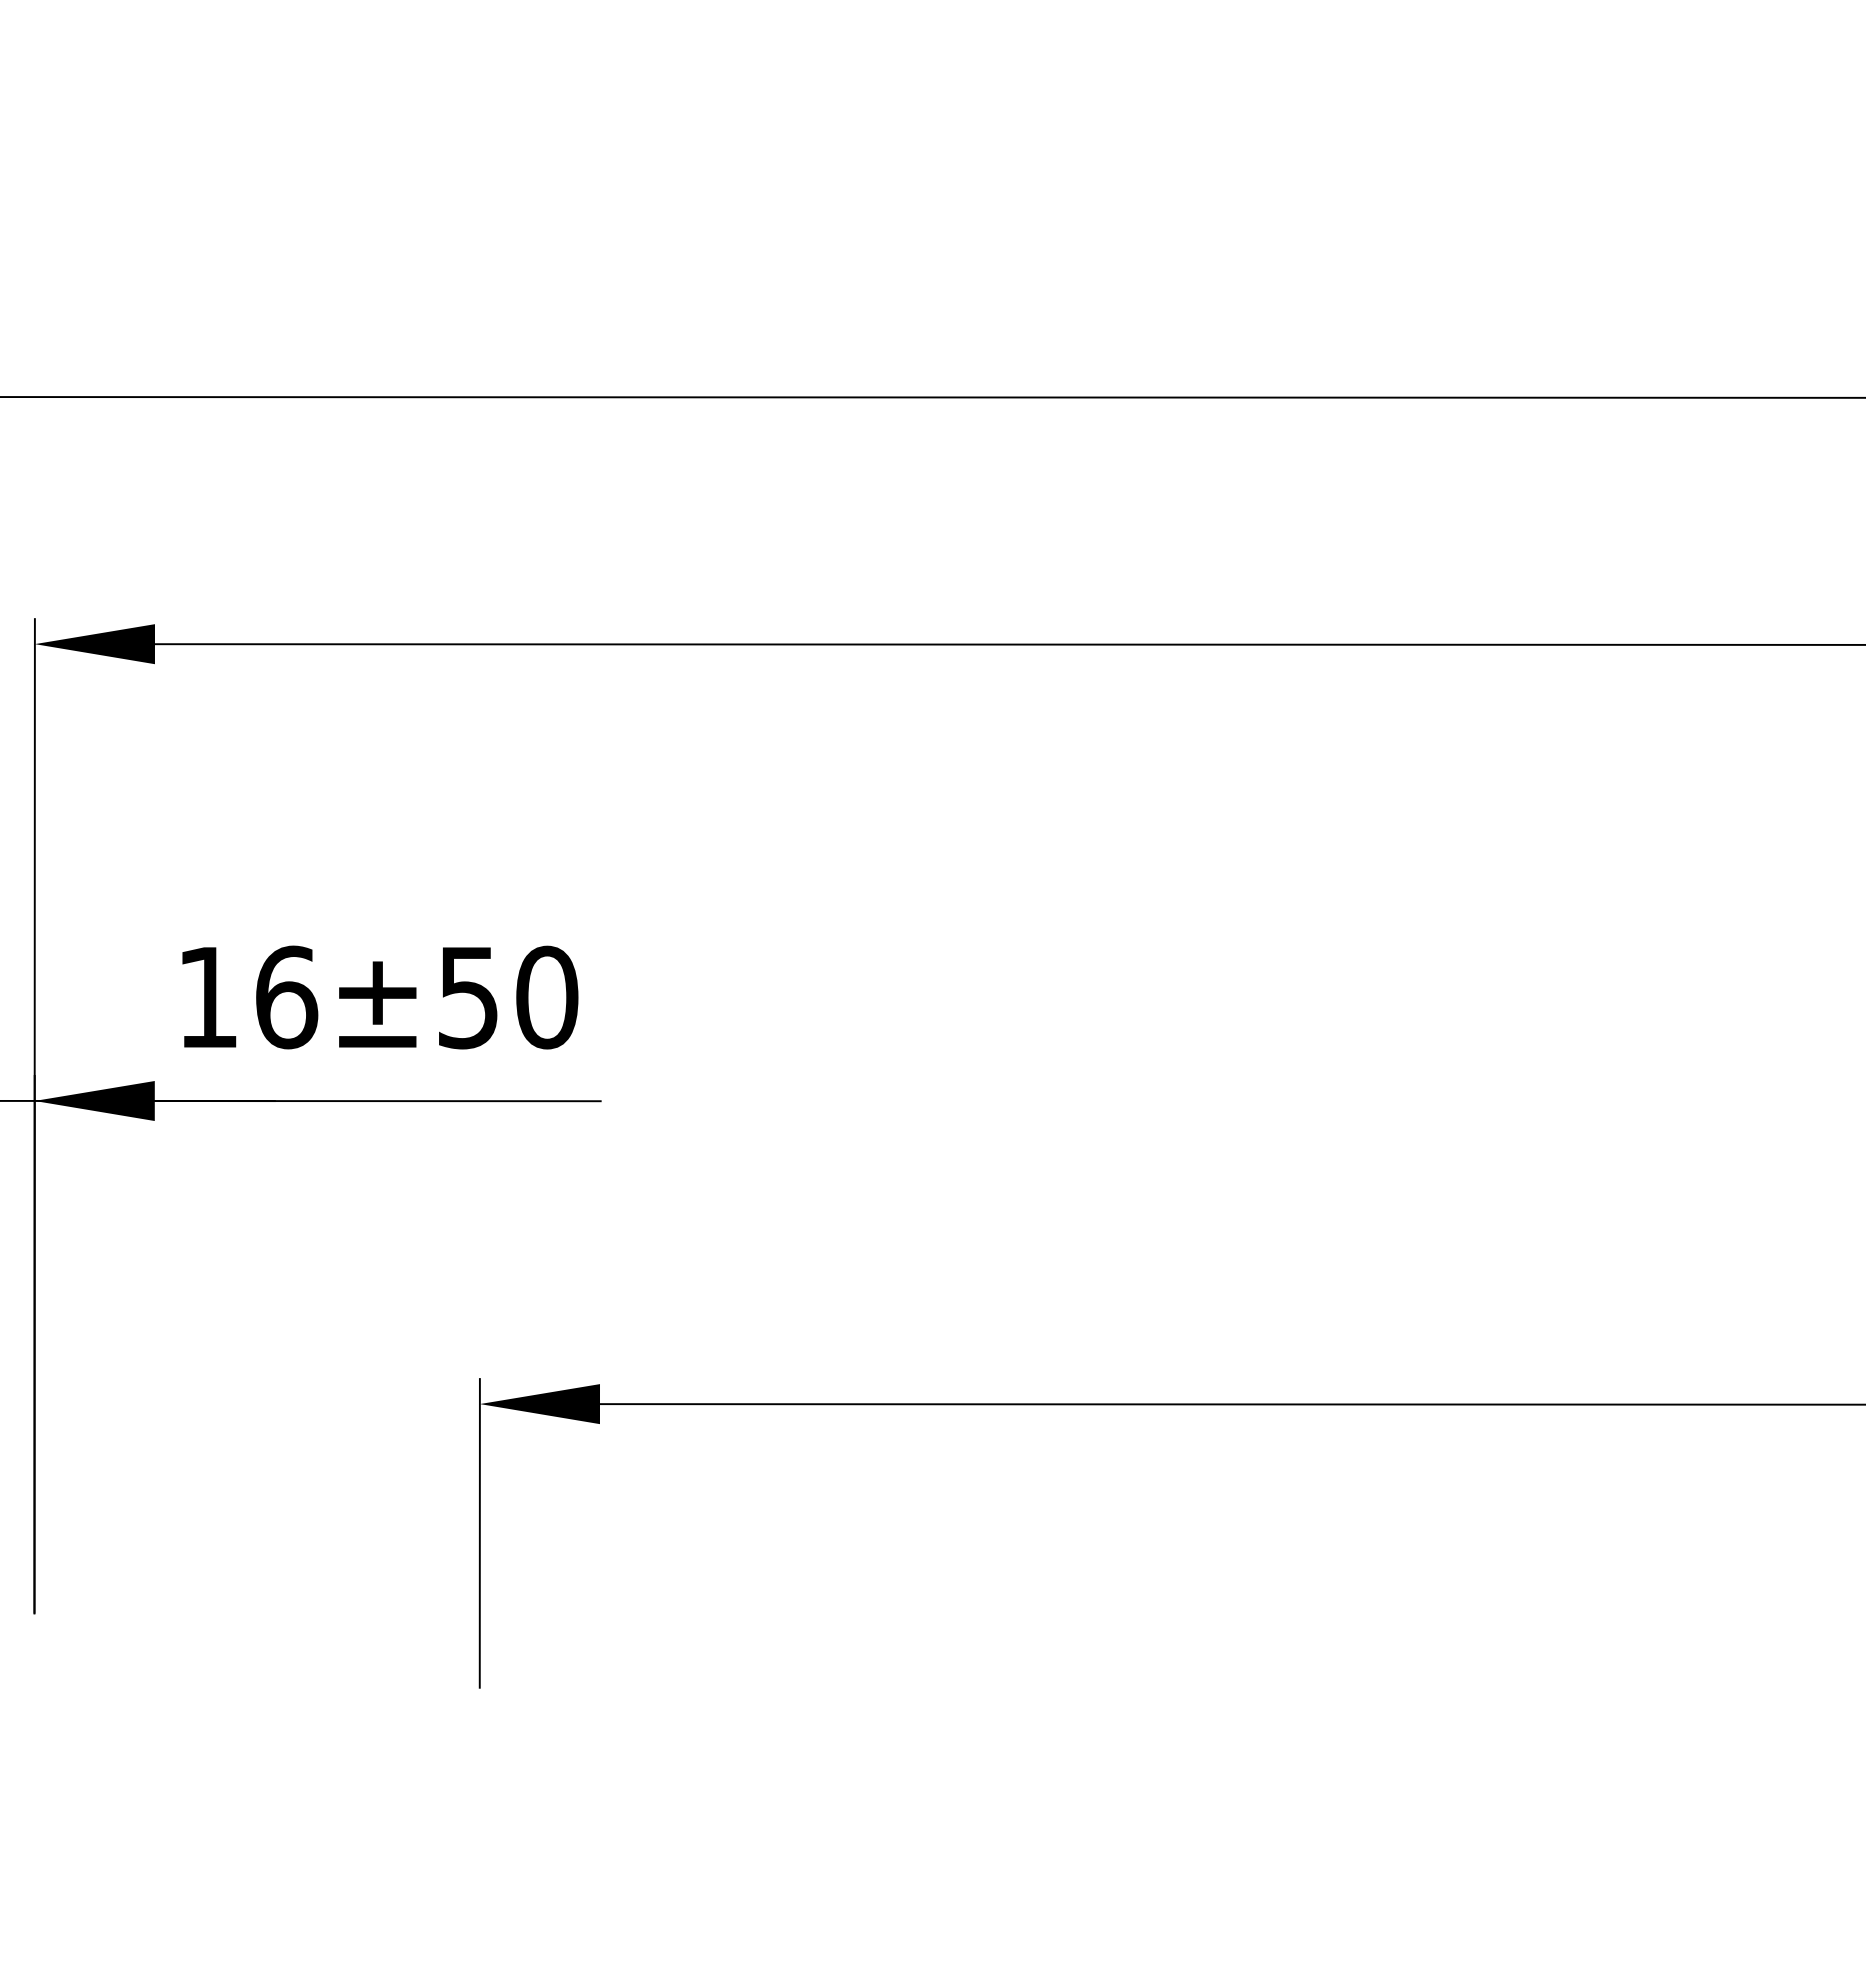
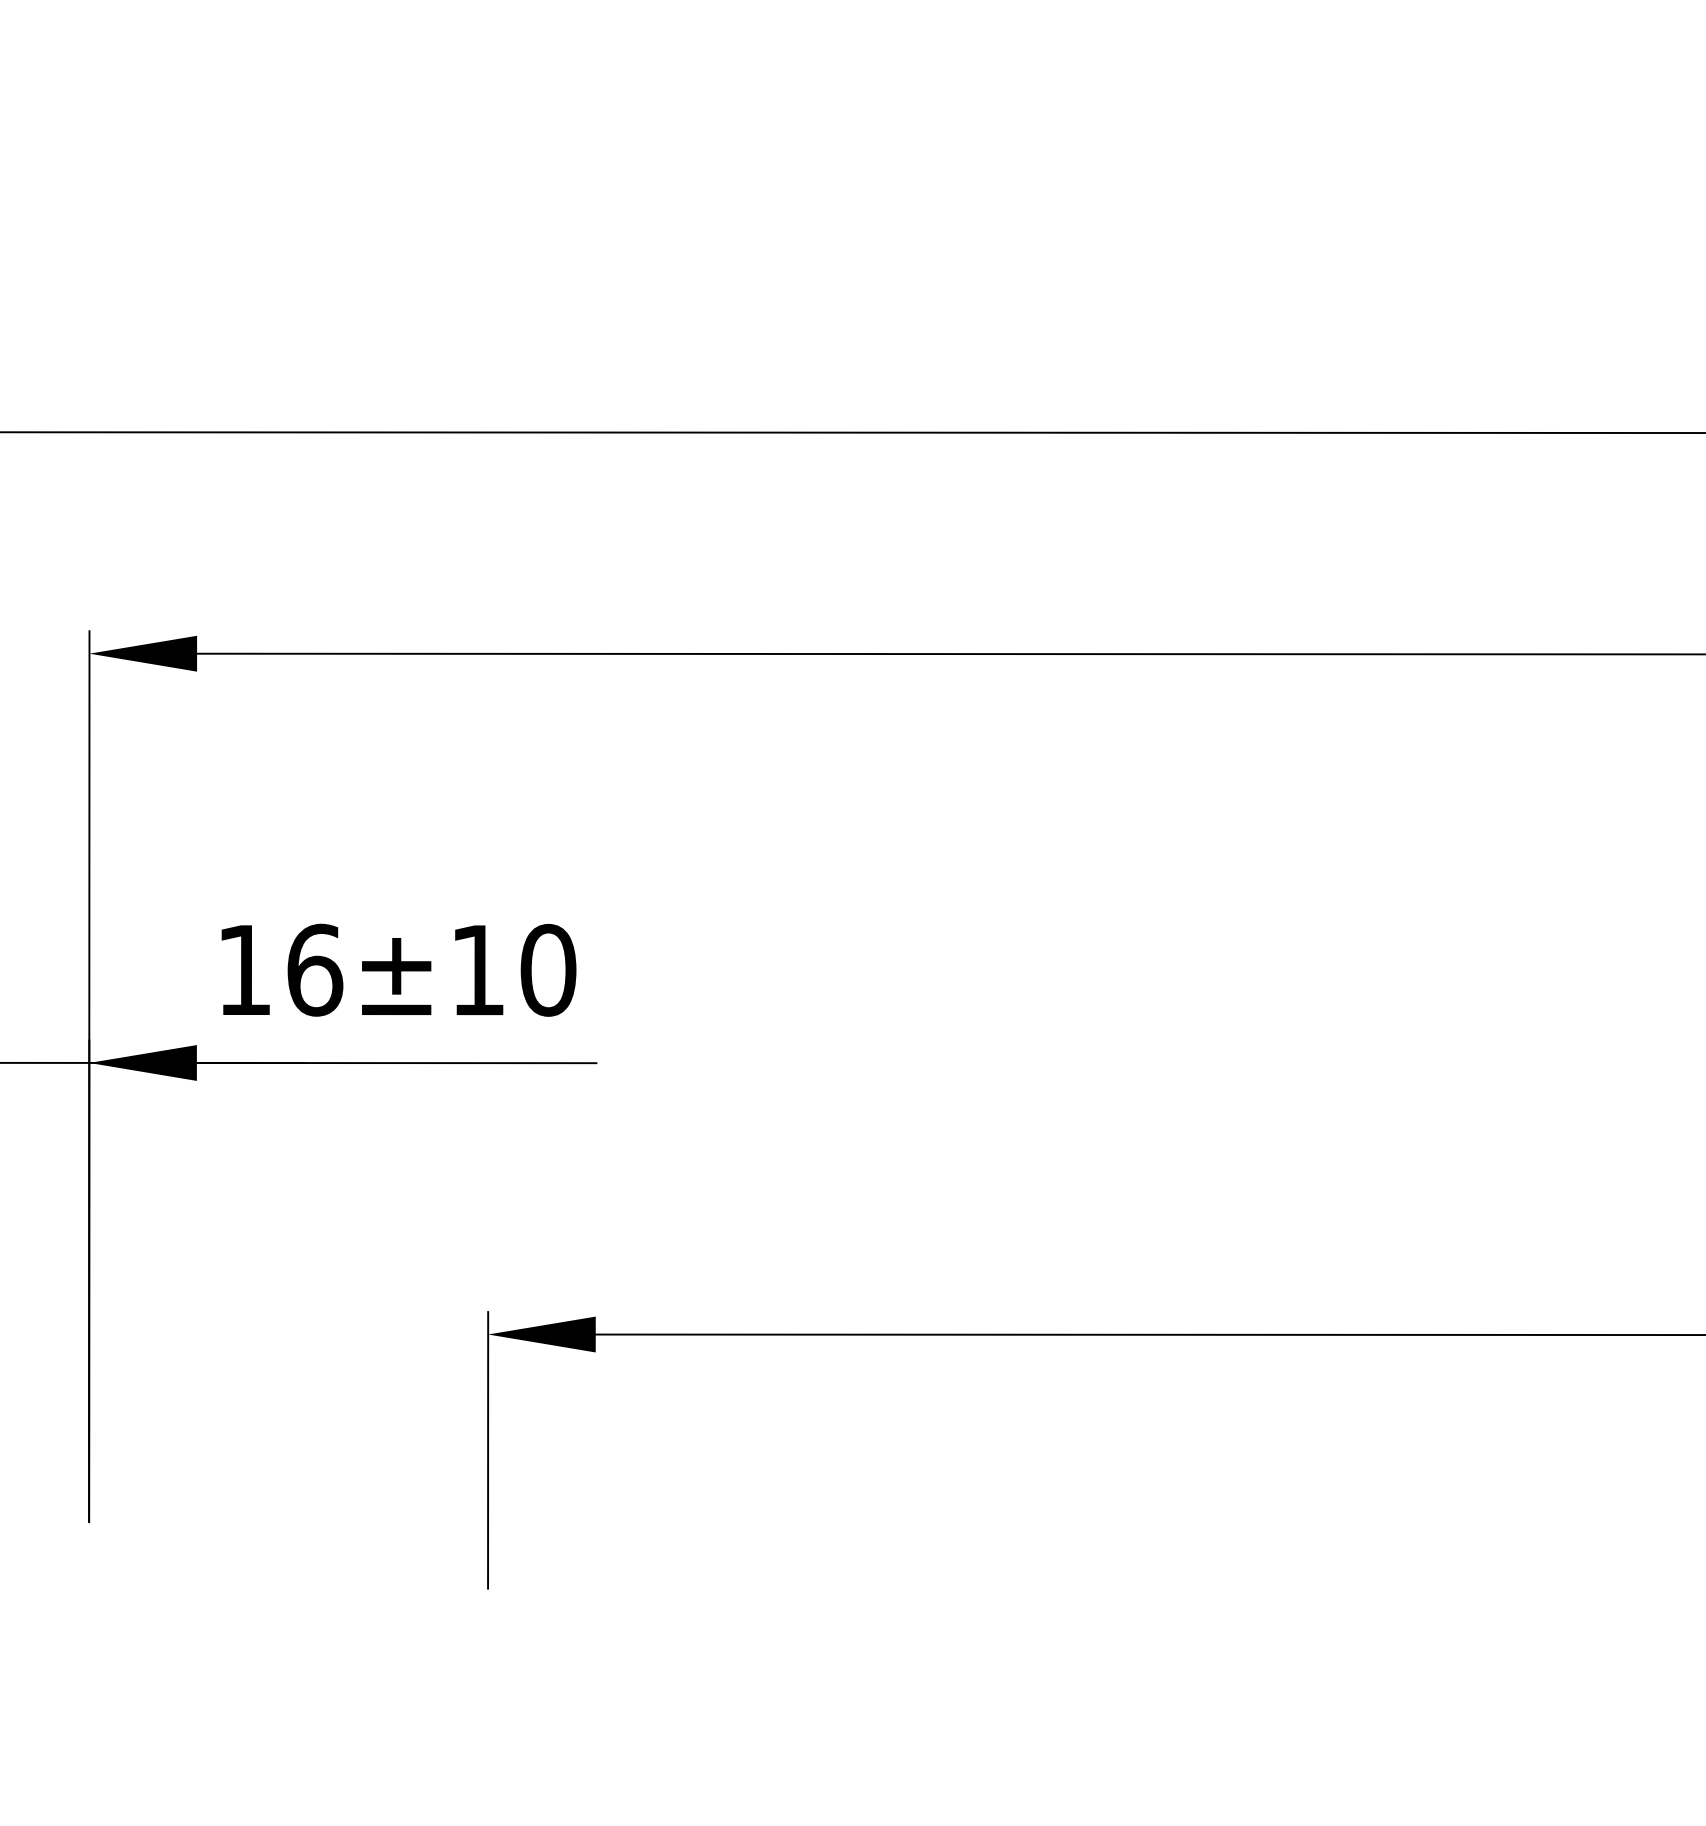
text: (468, 997) -> (477, 970), 16±50 -> 16±10

